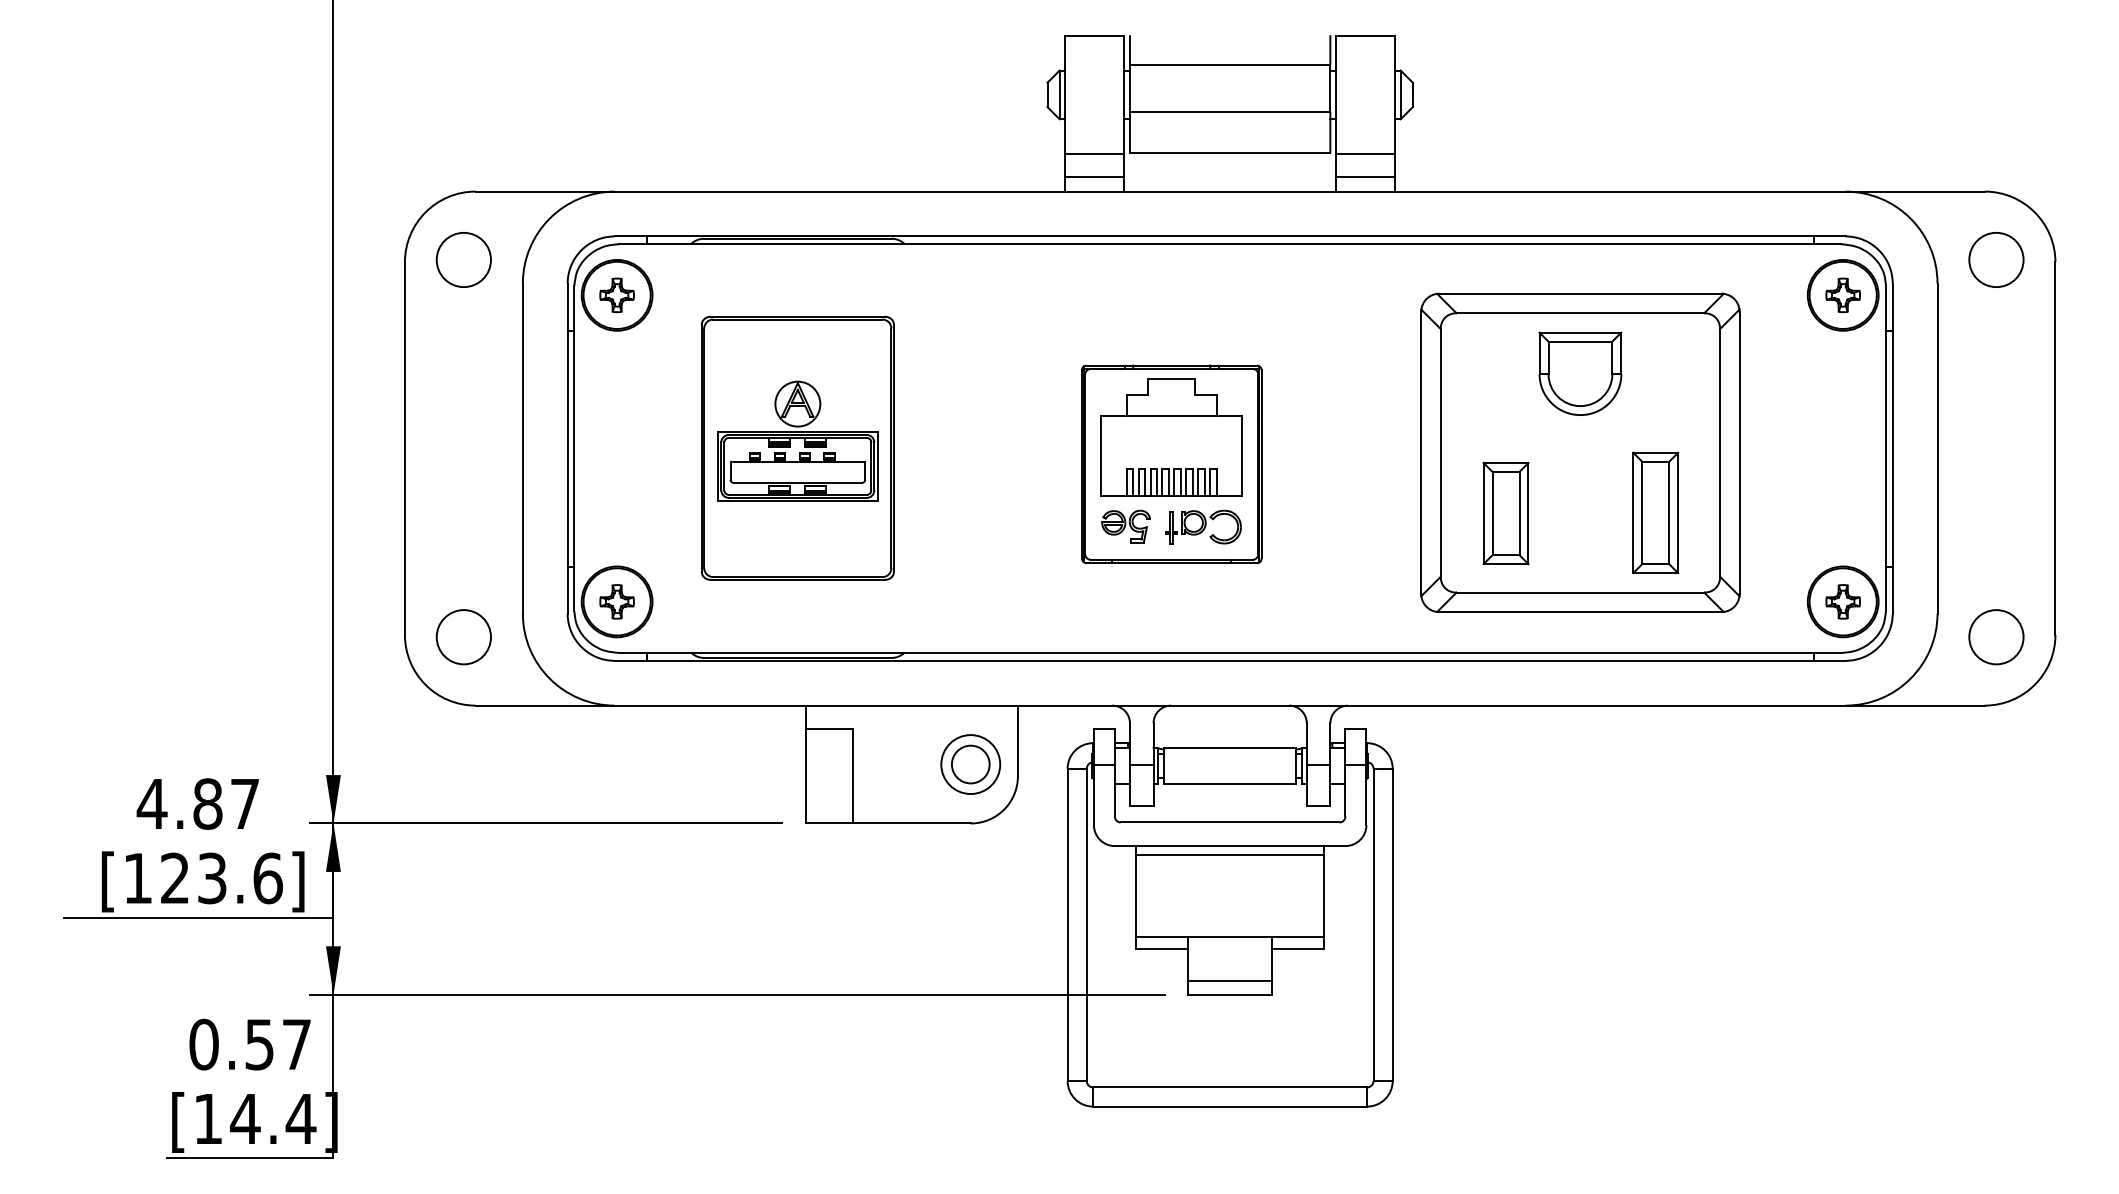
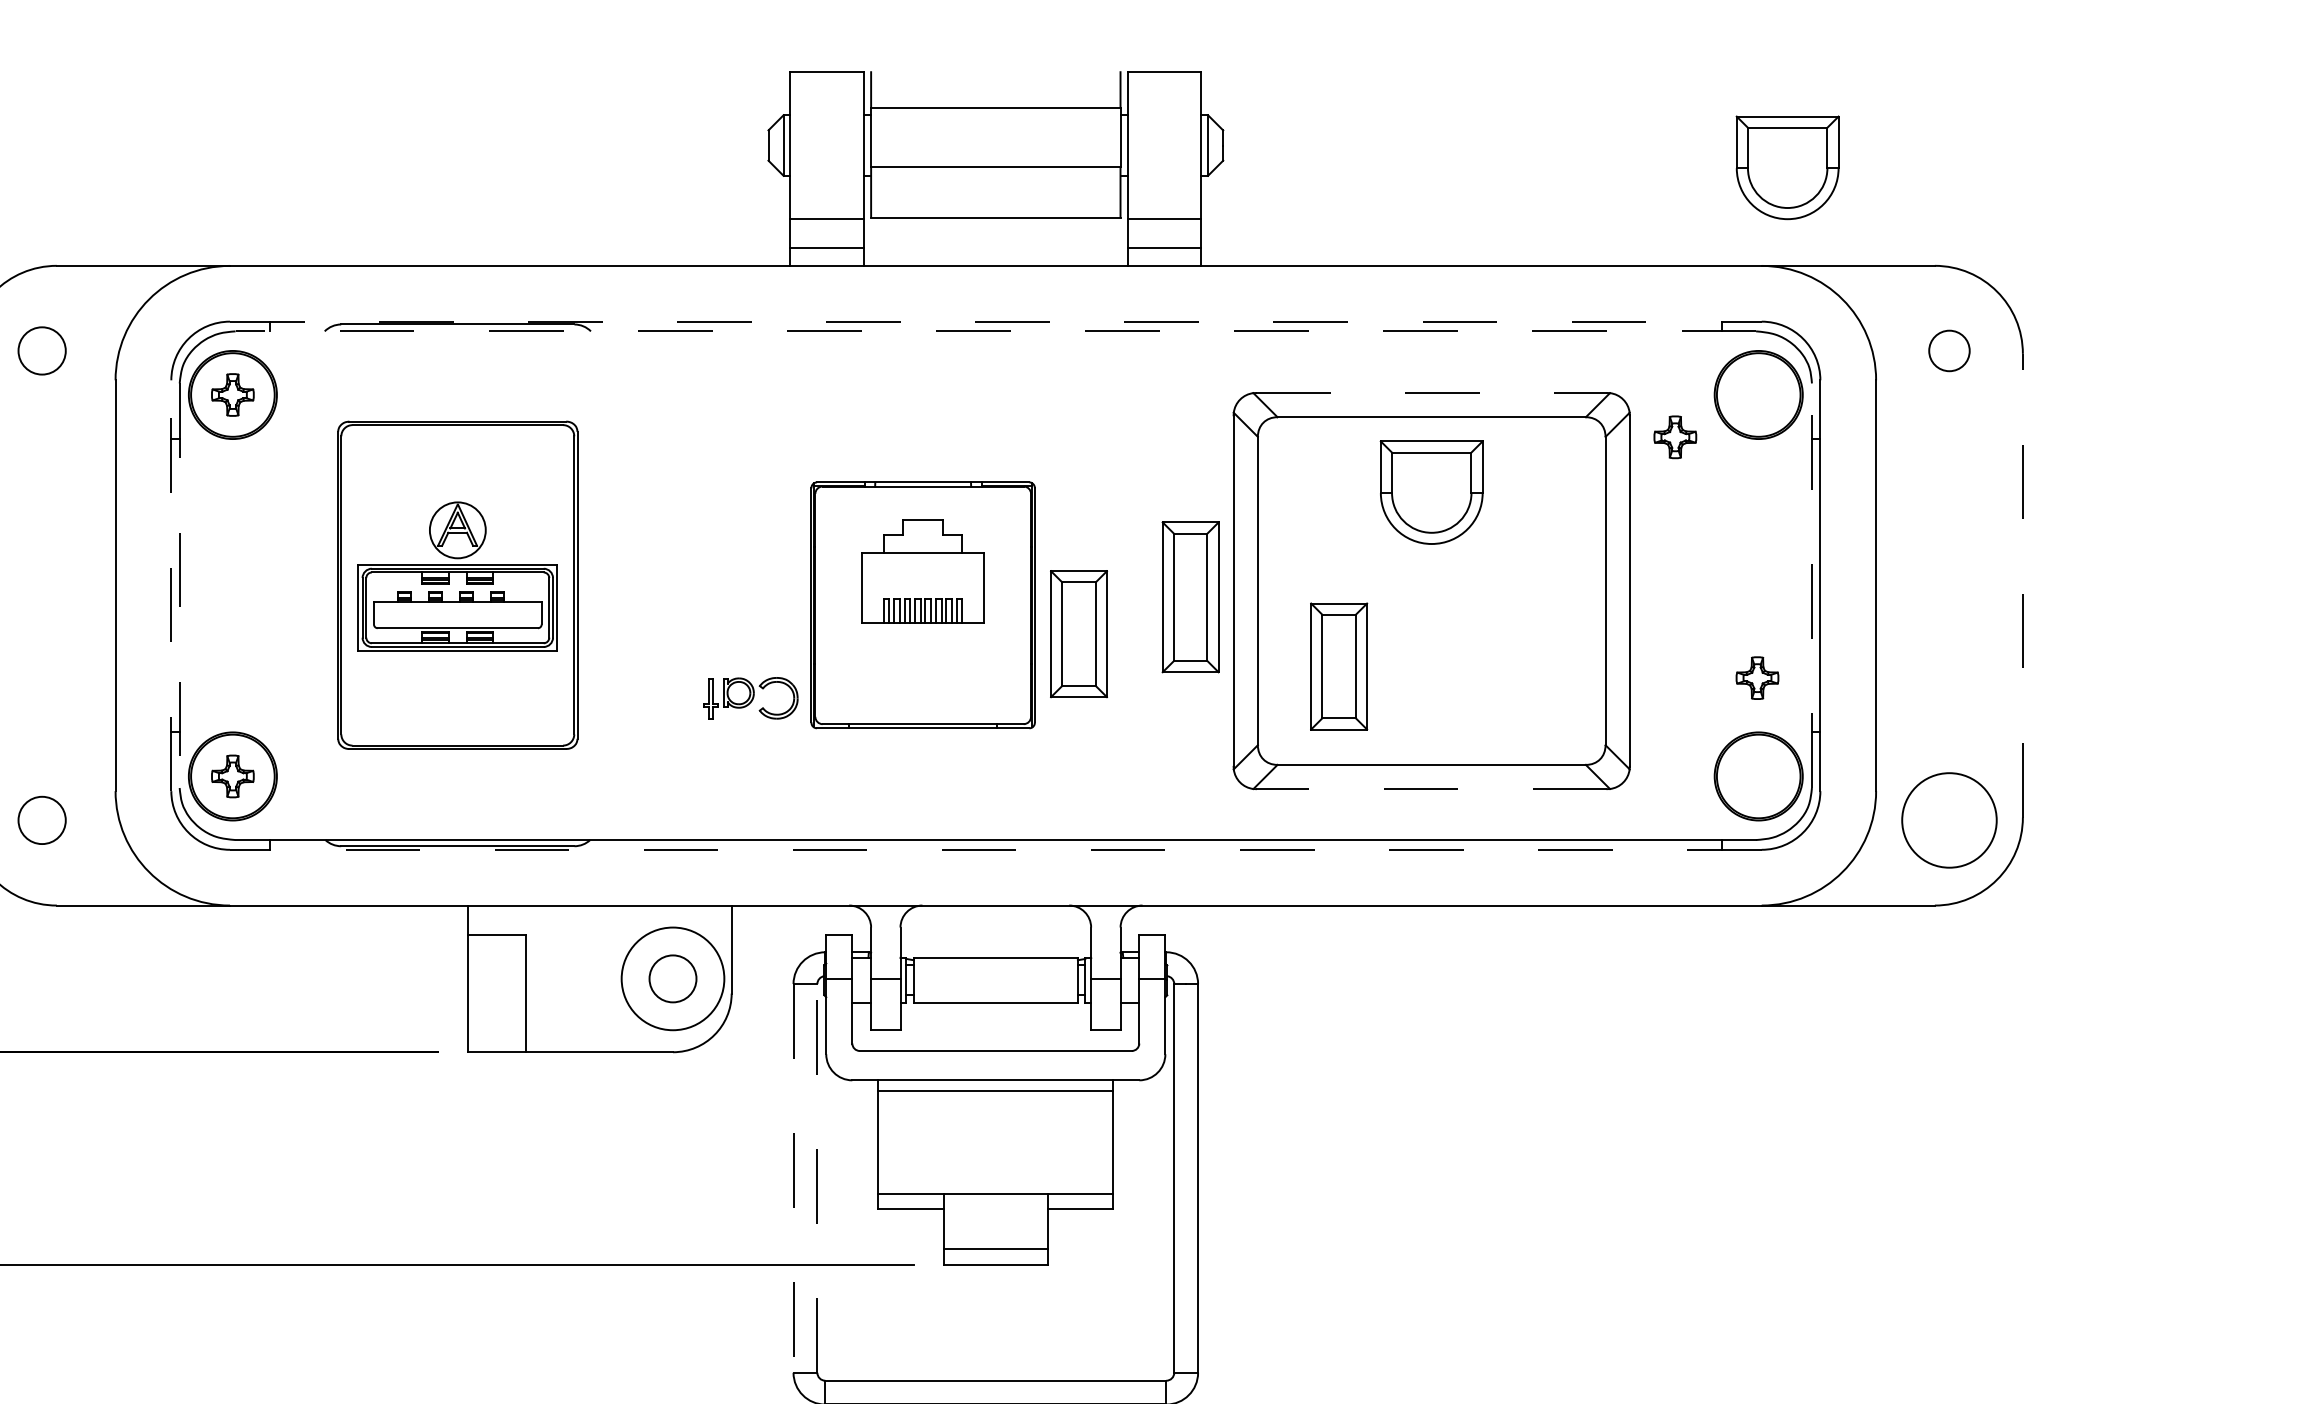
part: (1866, 112) -> (1787, 167), added
line: (1230, 236) -> (996, 321), solid -> dashed
line: (1230, 244) -> (996, 331), solid -> dashed
circle: (463, 259) -> (41, 350), size x0.7
circle: (1996, 259) -> (1949, 350), size x0.6
line: (1580, 293) -> (1431, 392), solid -> dashed
part: (1842, 295) -> (1674, 437), moved
part: (1171, 437) -> (922, 571), size x0.7
line: (567, 448) -> (171, 585), solid -> dashed
line: (574, 448) -> (179, 585), solid -> dashed
line: (1885, 448) -> (1811, 585), solid -> dashed
line: (2055, 448) -> (2022, 585), solid -> dashed
part: (1296, 487) -> (1078, 634), added
part: (1655, 512) -> (1190, 596), moved
part: (1125, 526) -> (865, 682), removed
part: (1203, 526) -> (751, 697), moved
part: (1842, 601) -> (1756, 677), moved
line: (1579, 612) -> (1430, 789), solid -> dashed
circle: (463, 637) -> (41, 820), size x0.7
circle: (1996, 637) -> (1949, 820), size x1.4
line: (1229, 660) -> (994, 849), solid -> dashed
circle: (970, 764) -> (672, 978), size x1.4
line: (1086, 924) -> (817, 1177), solid -> dashed
line: (1067, 925) -> (793, 1179), solid -> dashed

